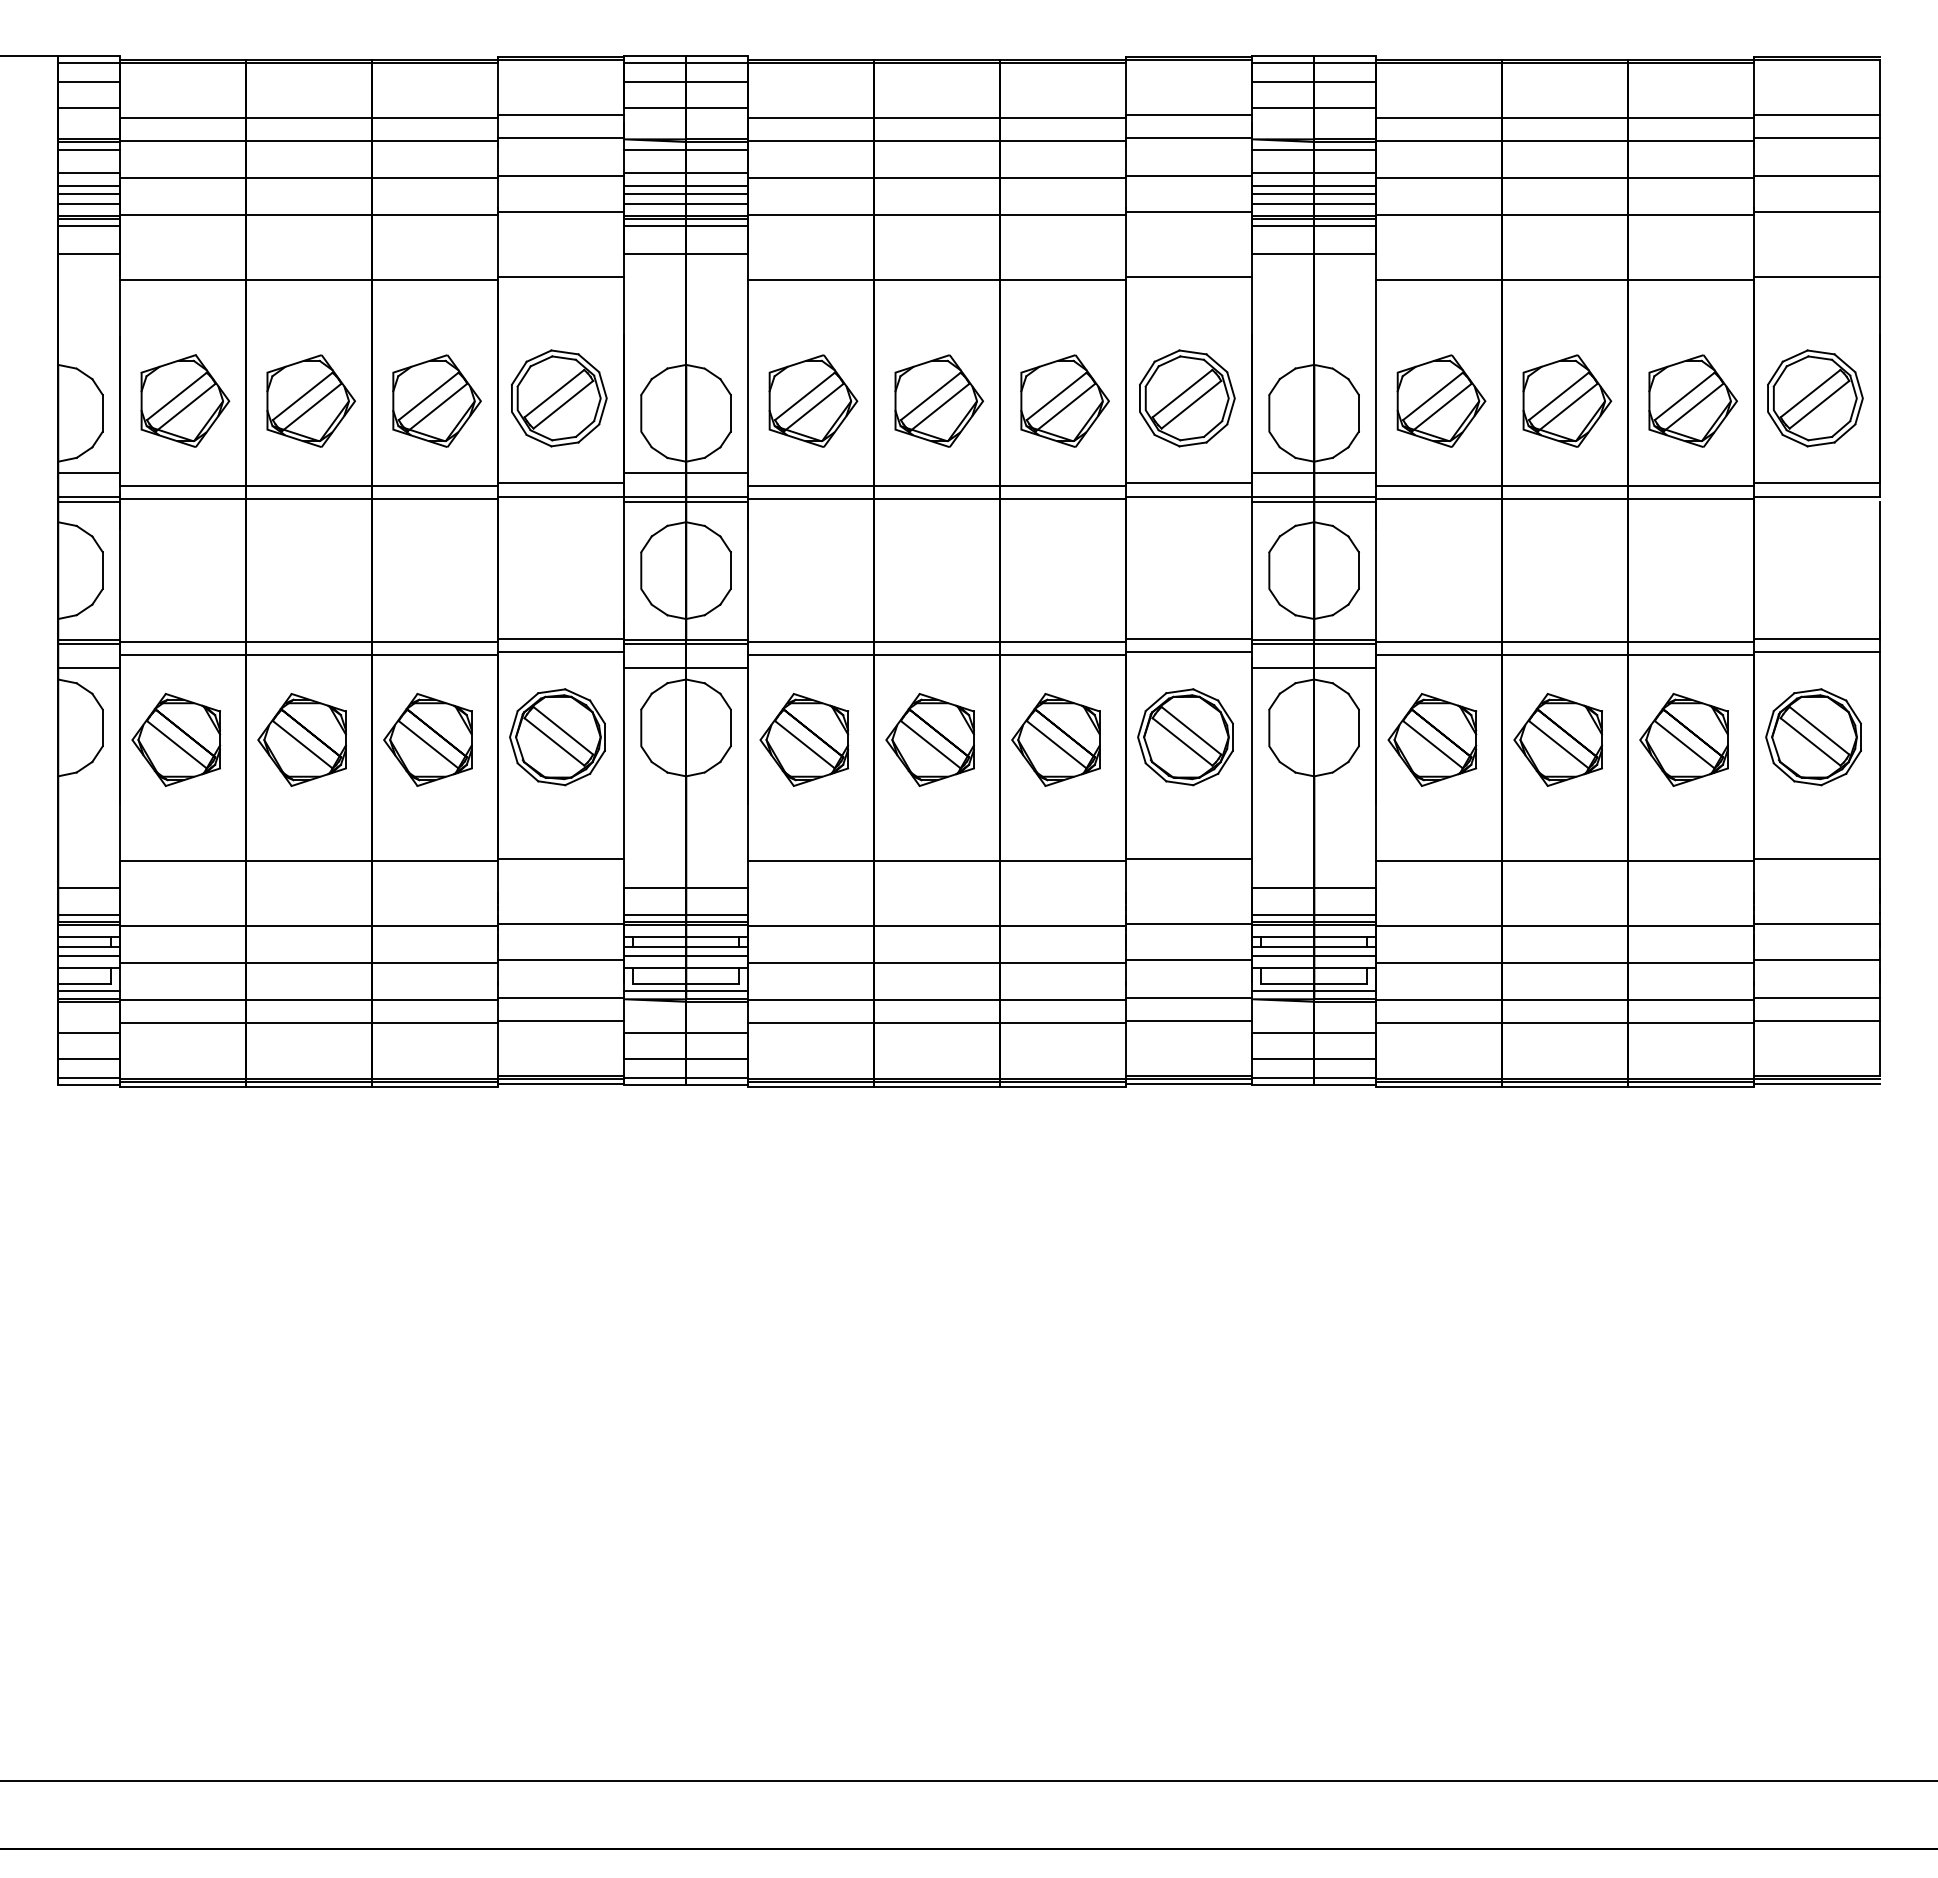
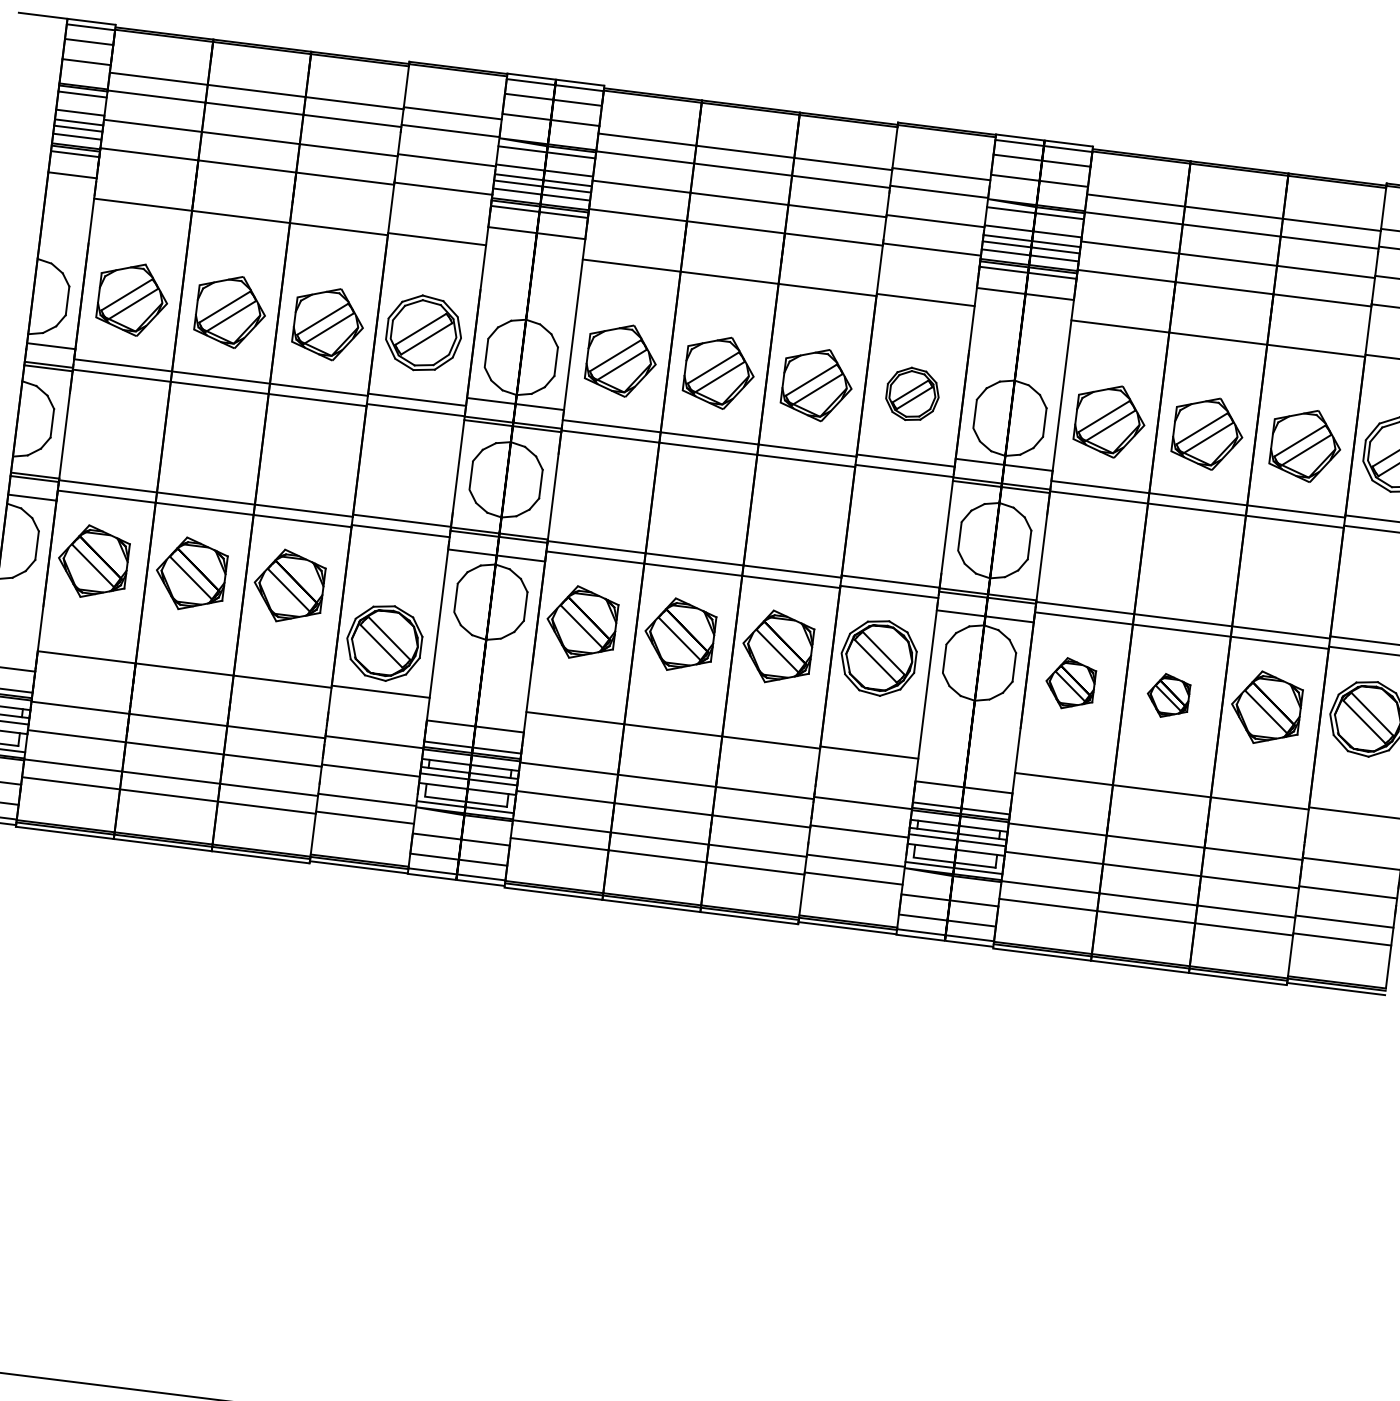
part: (1187, 398) -> (912, 394), size x0.7
part: (557, 737) -> (384, 643), moved
part: (1432, 739) -> (1070, 683), size x0.7
part: (1558, 739) -> (1168, 695), size x0.6

